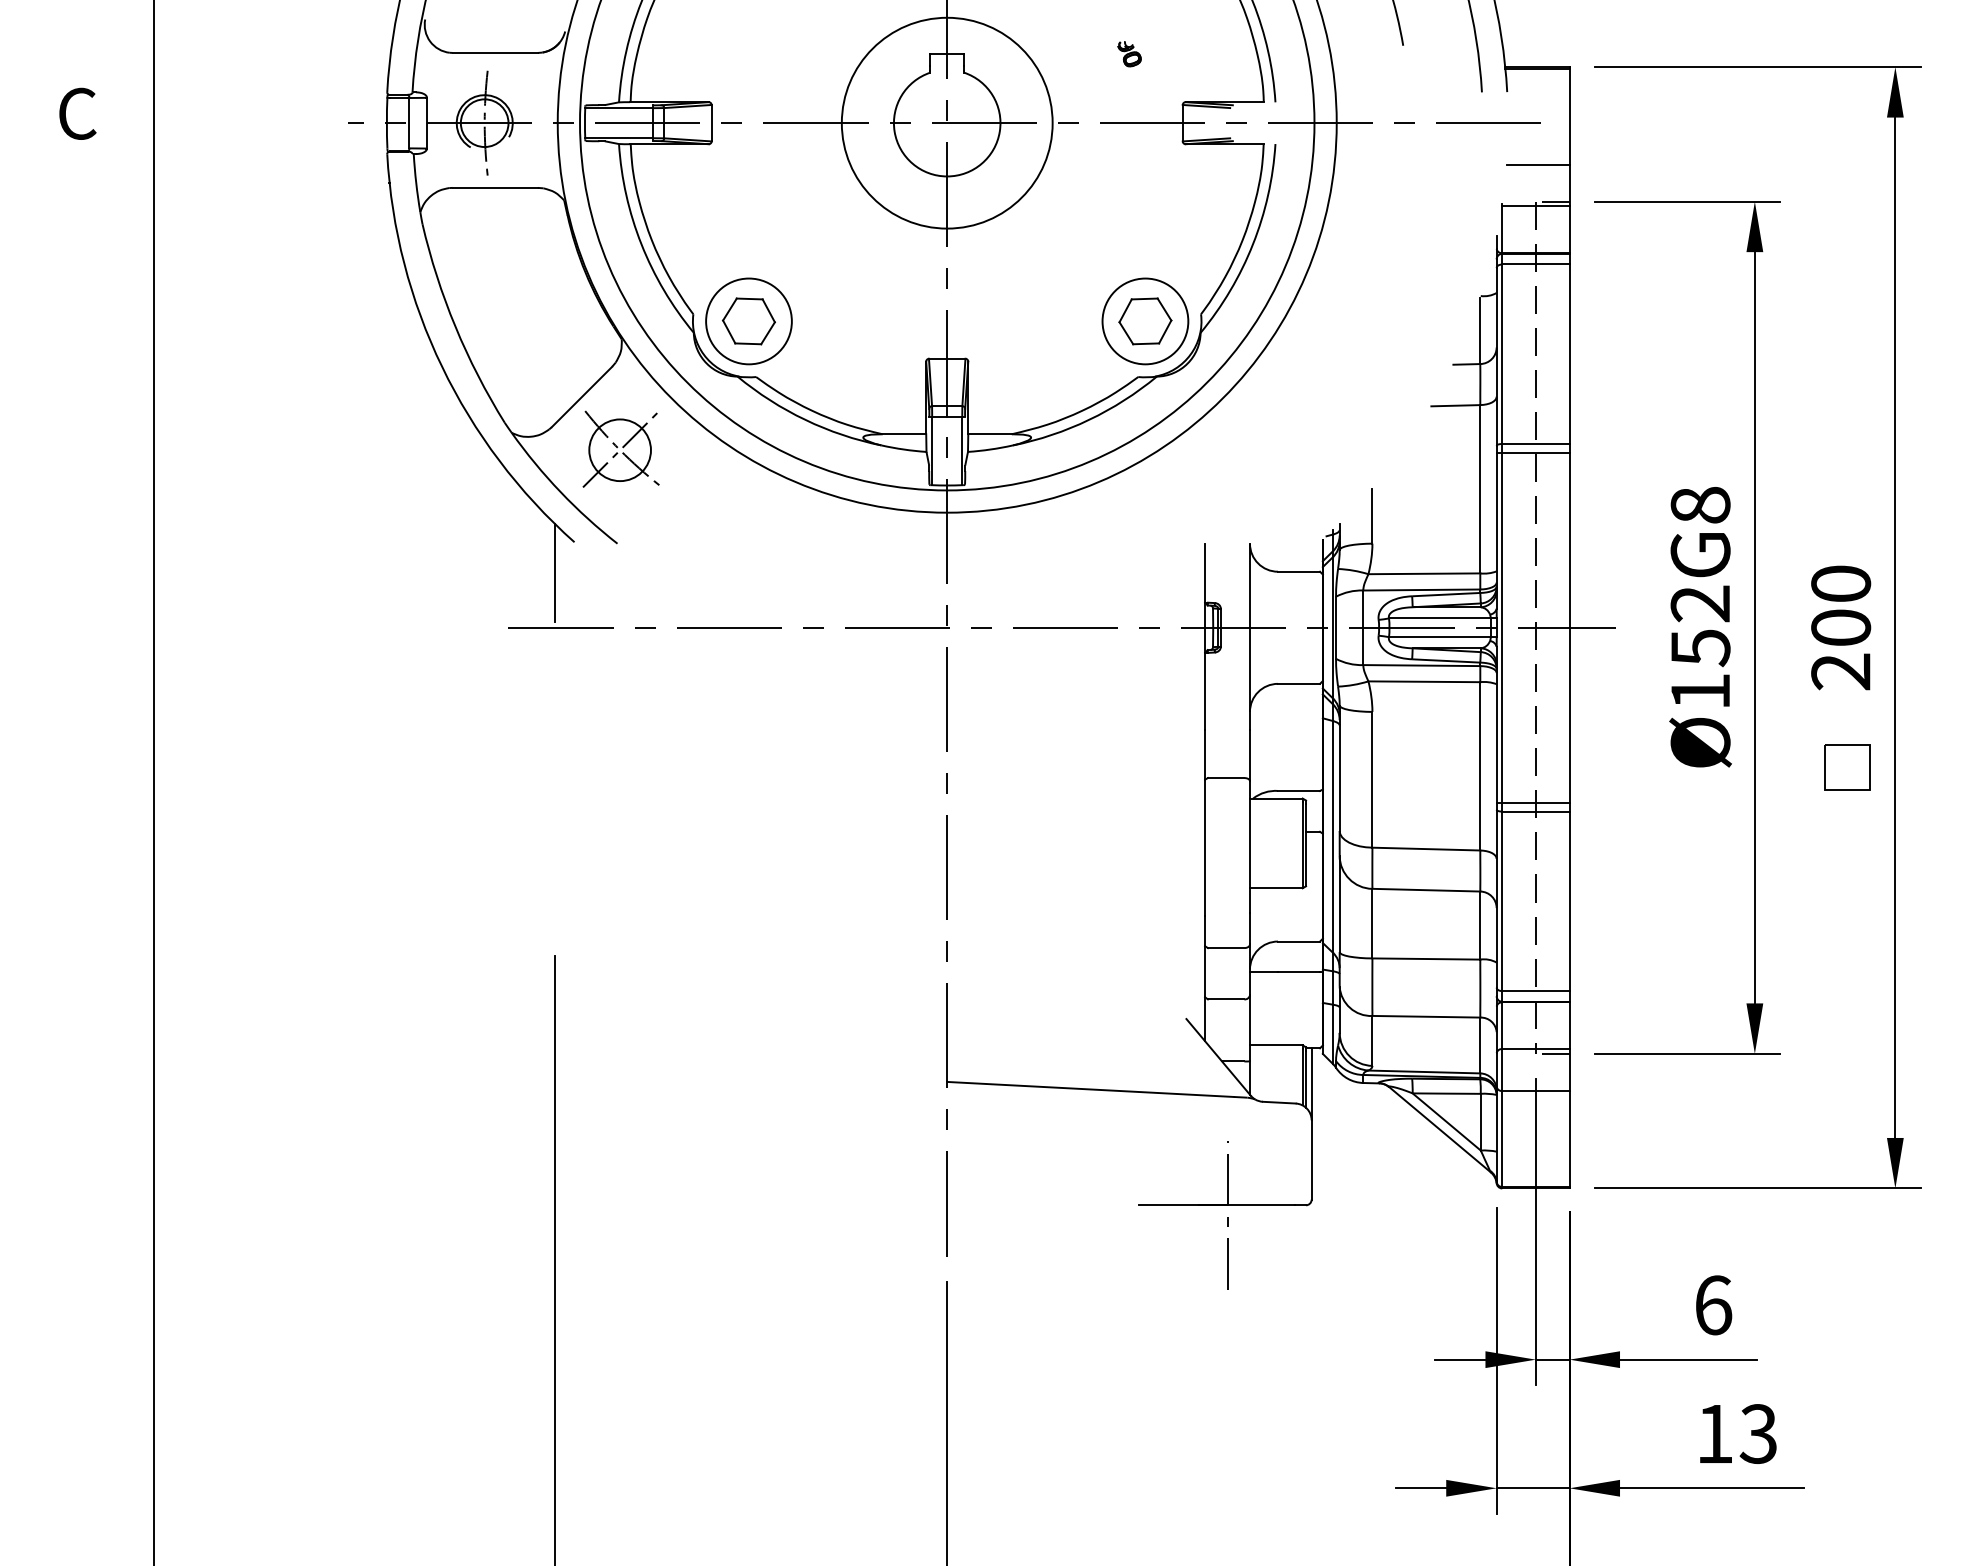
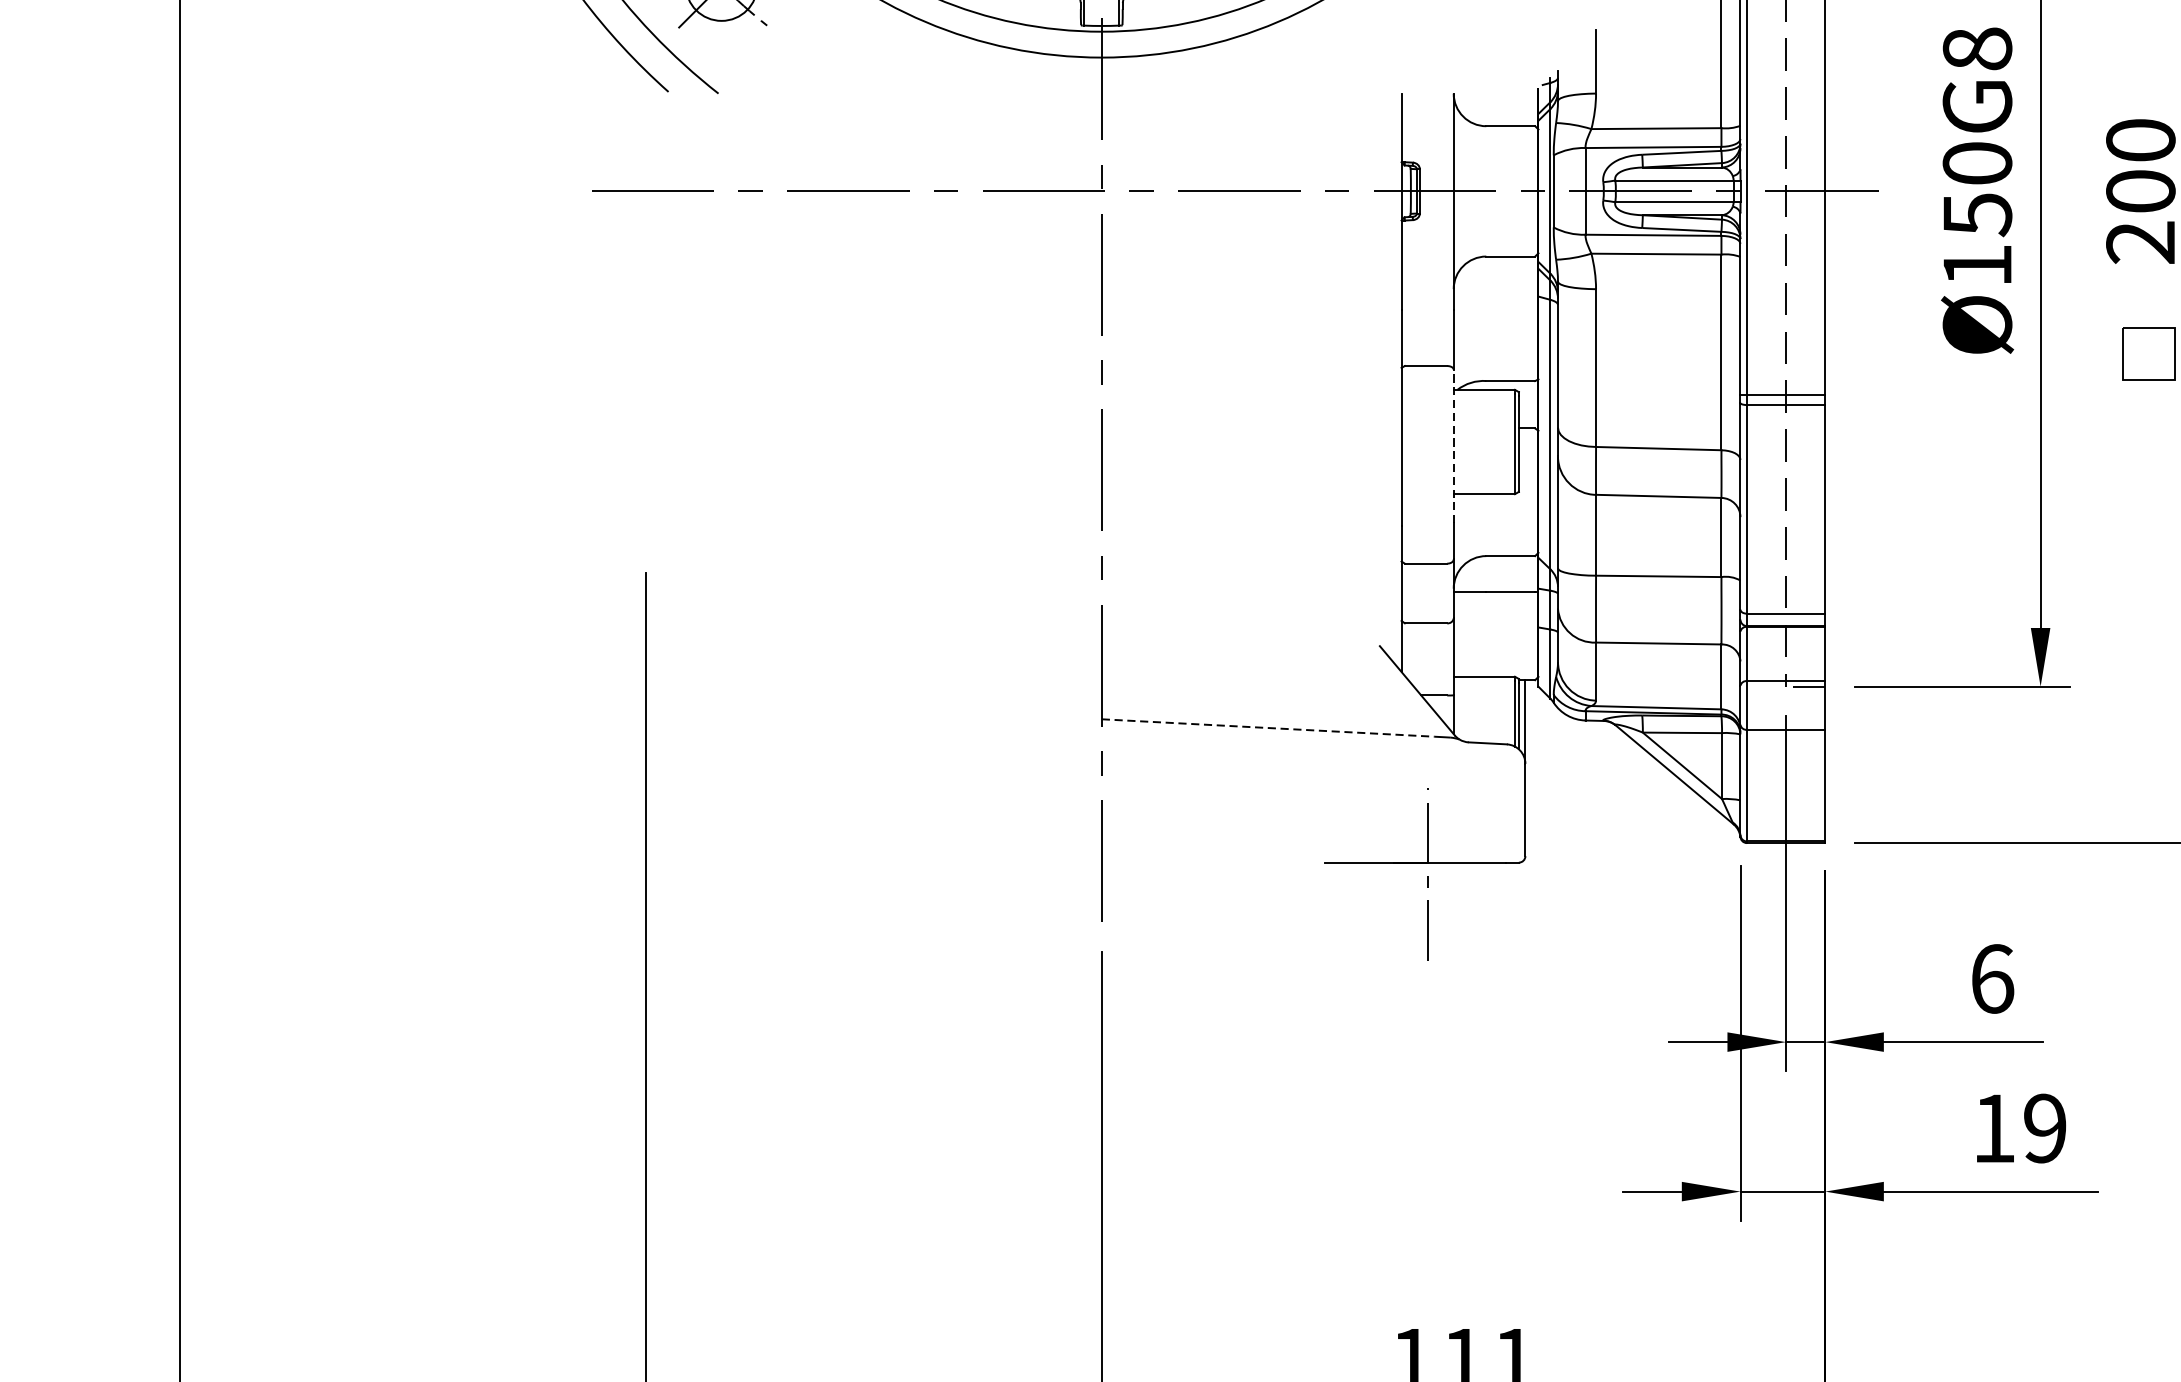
line: (554, 572) -> (645, 127), removed
text: (1700, 603) -> (1977, 163), Ø152G8 -> Ø150G8
line: (1249, 846) -> (1453, 445), solid -> dashed
line: (1090, 1089) -> (1268, 728), solid -> dashed
text: (1757, 1434) -> (2043, 1129), 13 -> 19

